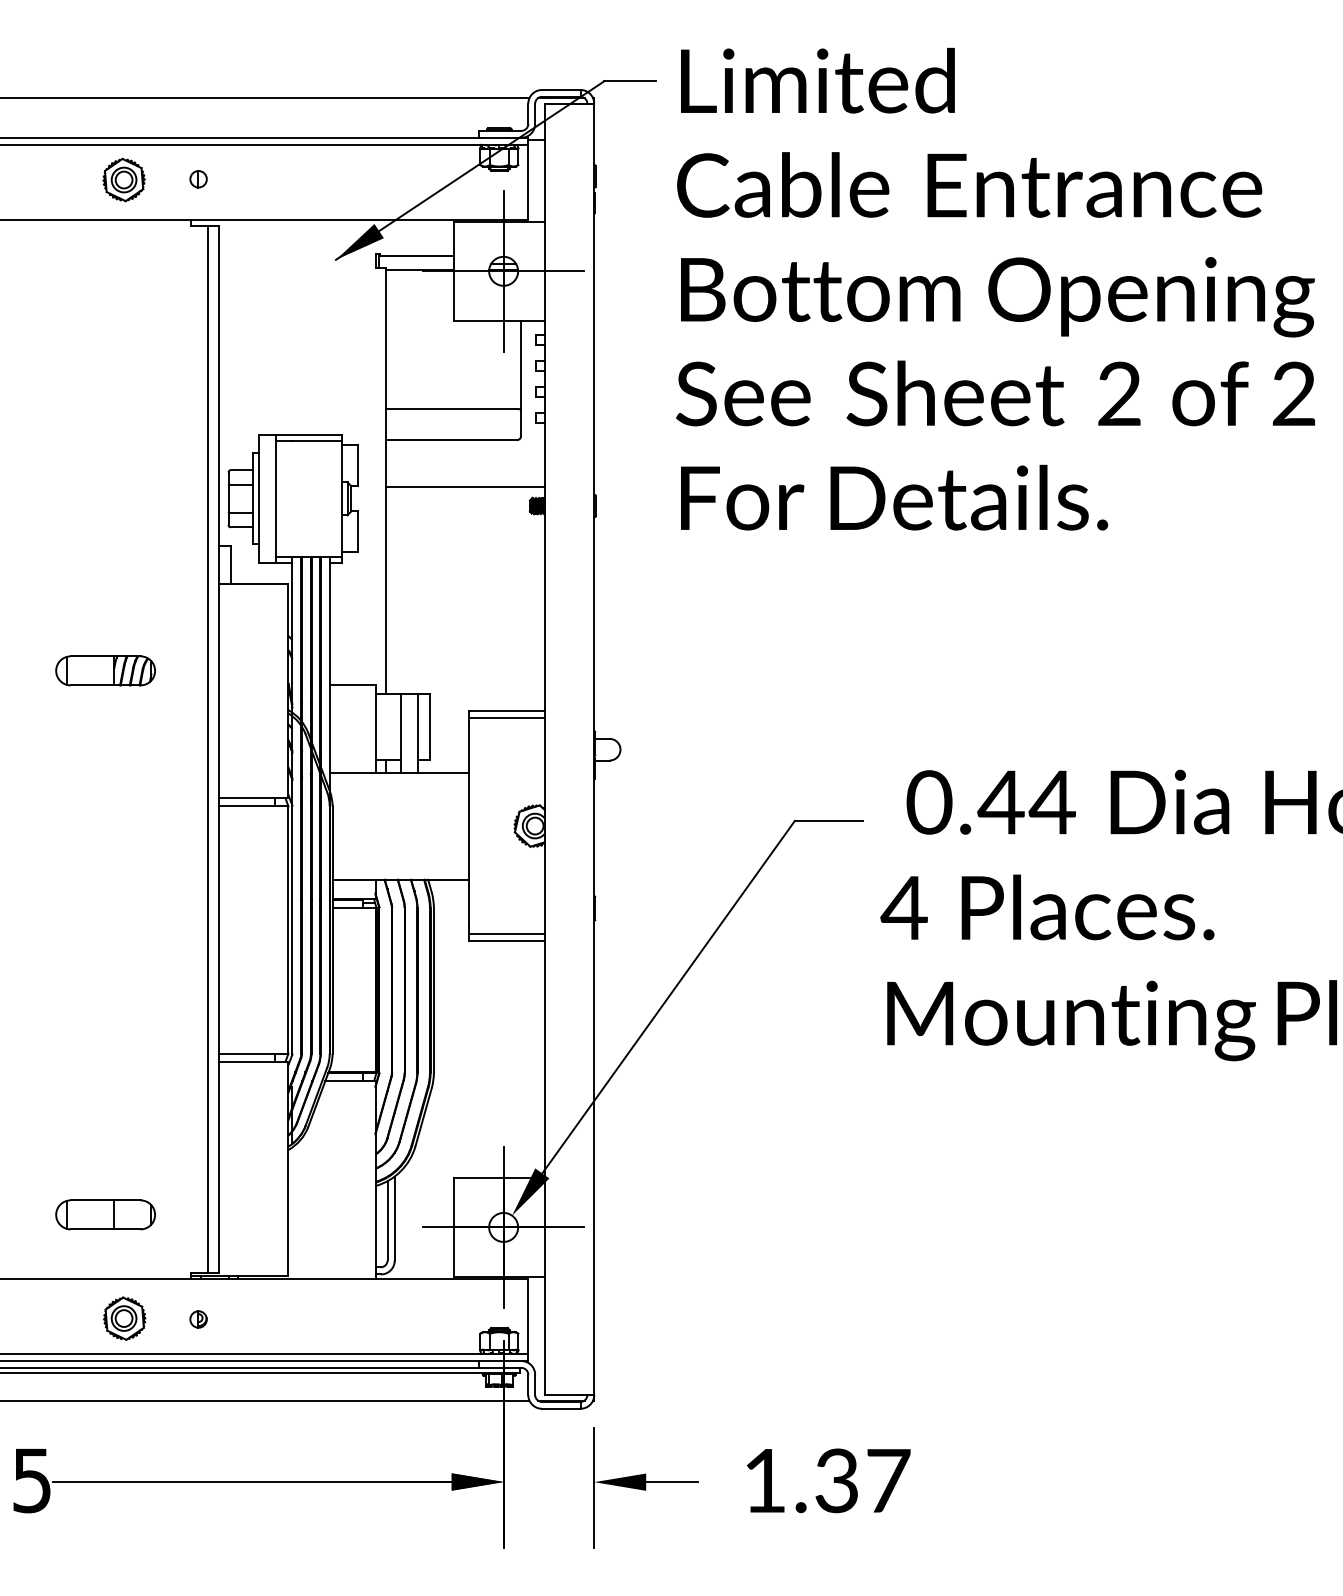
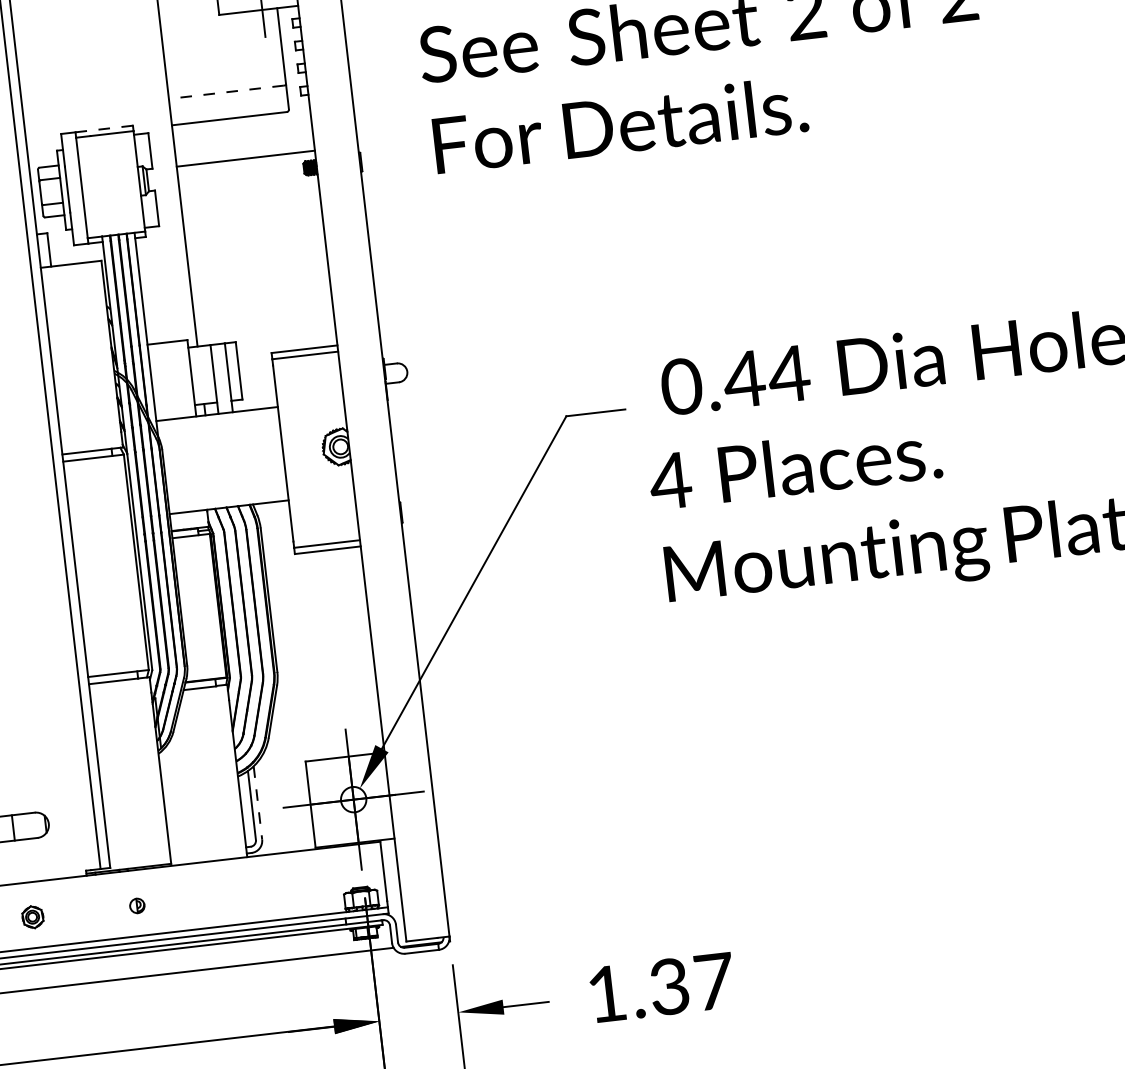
line: (452, 409) -> (226, 92), solid -> dashed
line: (308, 434) -> (103, 128), solid -> dashed
line: (394, 1219) -> (257, 803), solid -> dashed
part: (124, 1318) -> (32, 917), size x0.6
part: (198, 1319) -> (137, 905), moved

